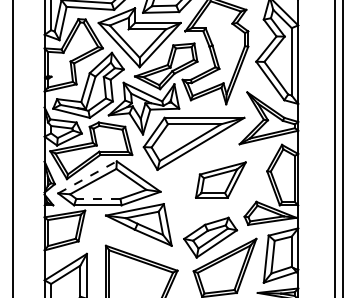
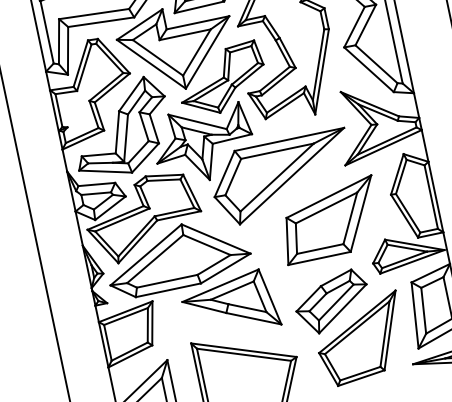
line: (87, 177) -> (146, 255), dashed -> solid
part: (220, 179) -> (329, 219), size x1.43
line: (97, 198) -> (165, 281), dashed -> solid

